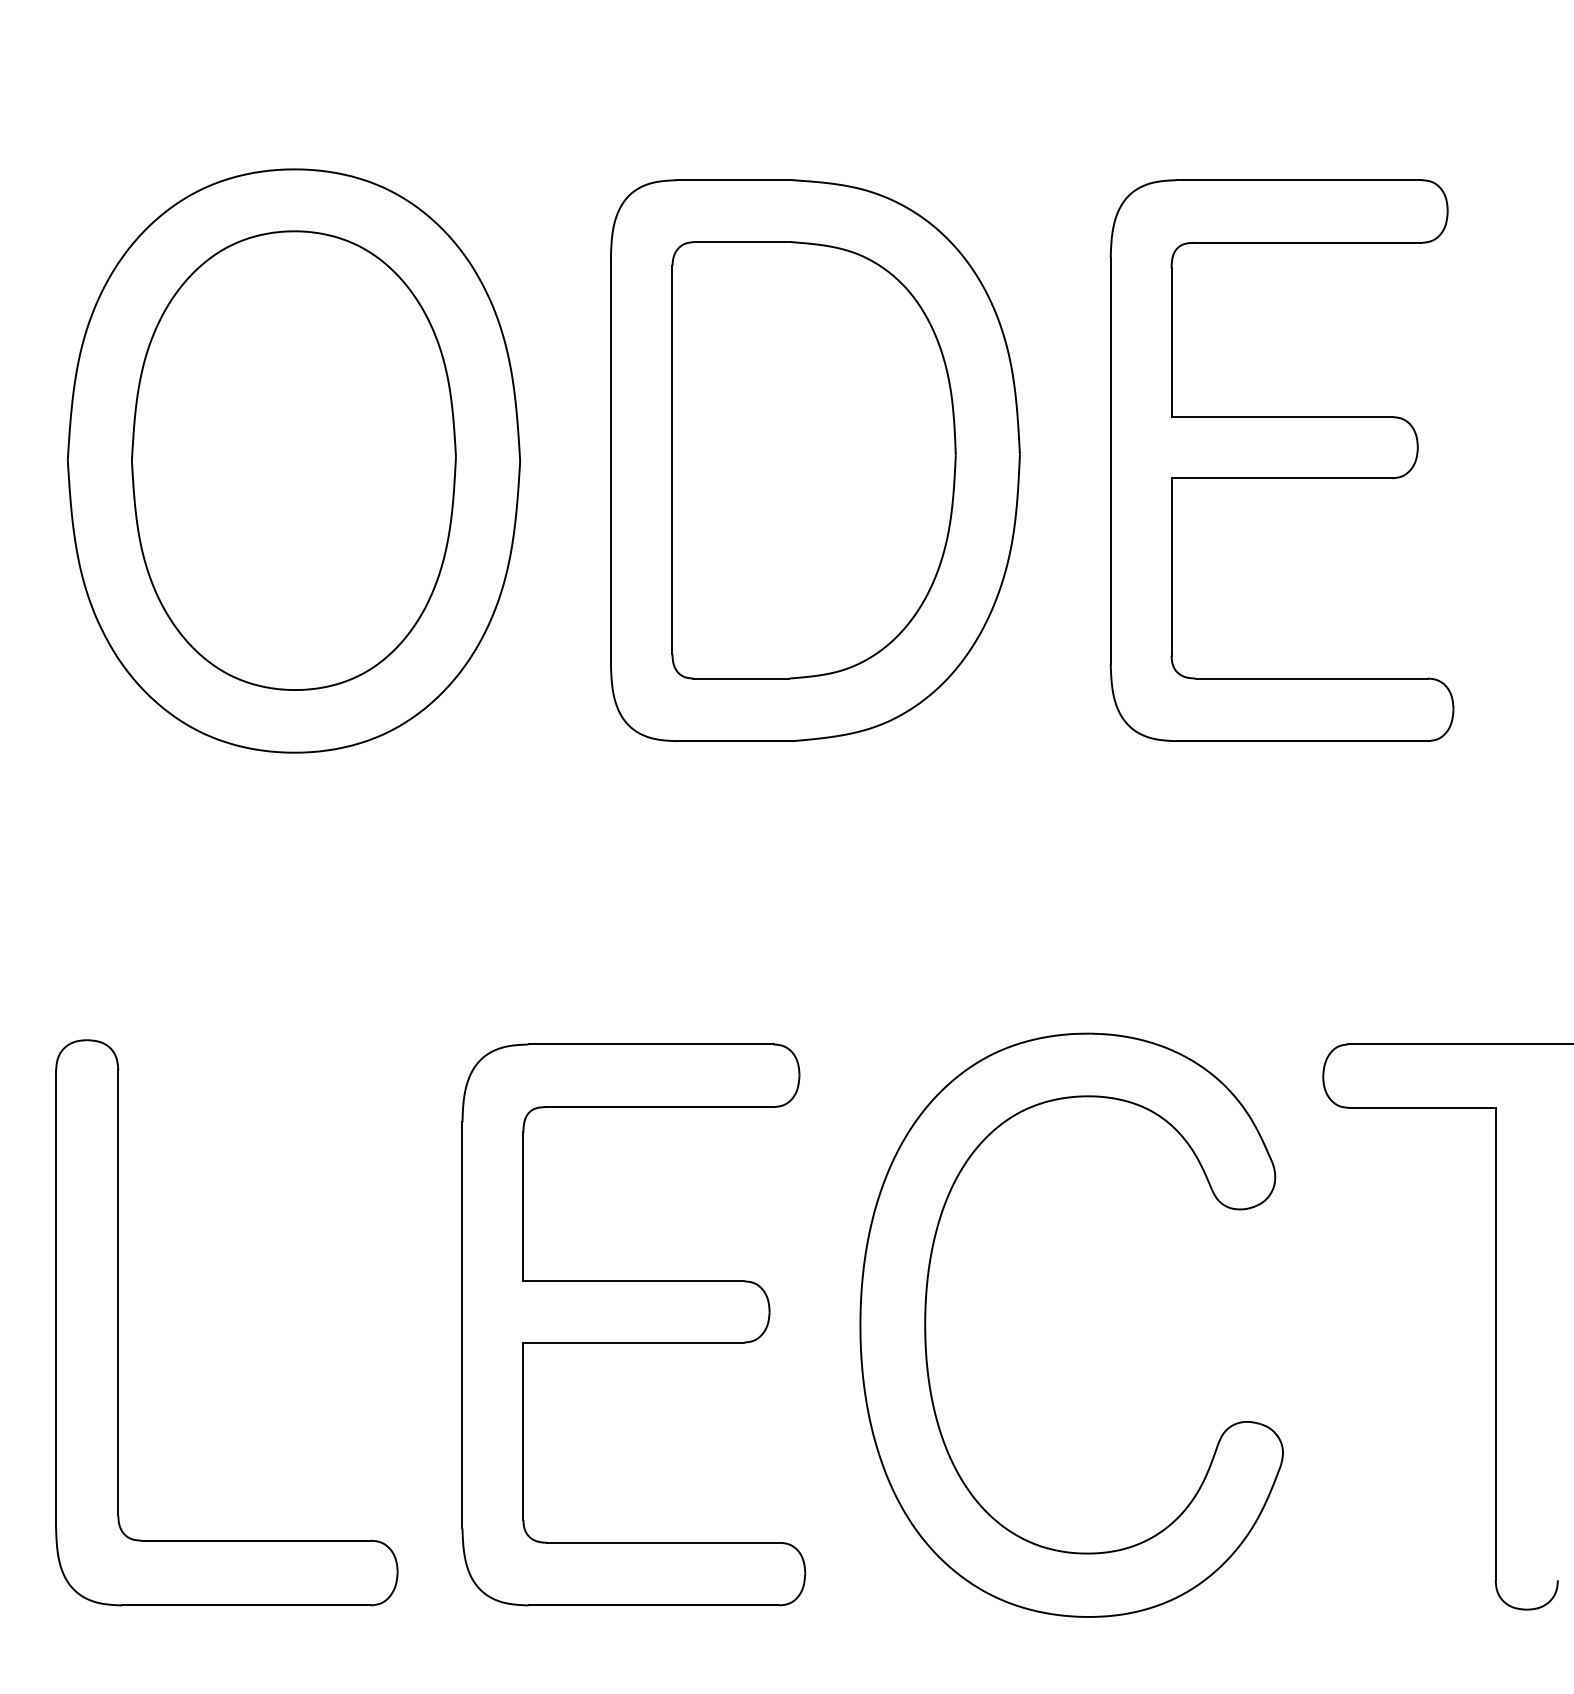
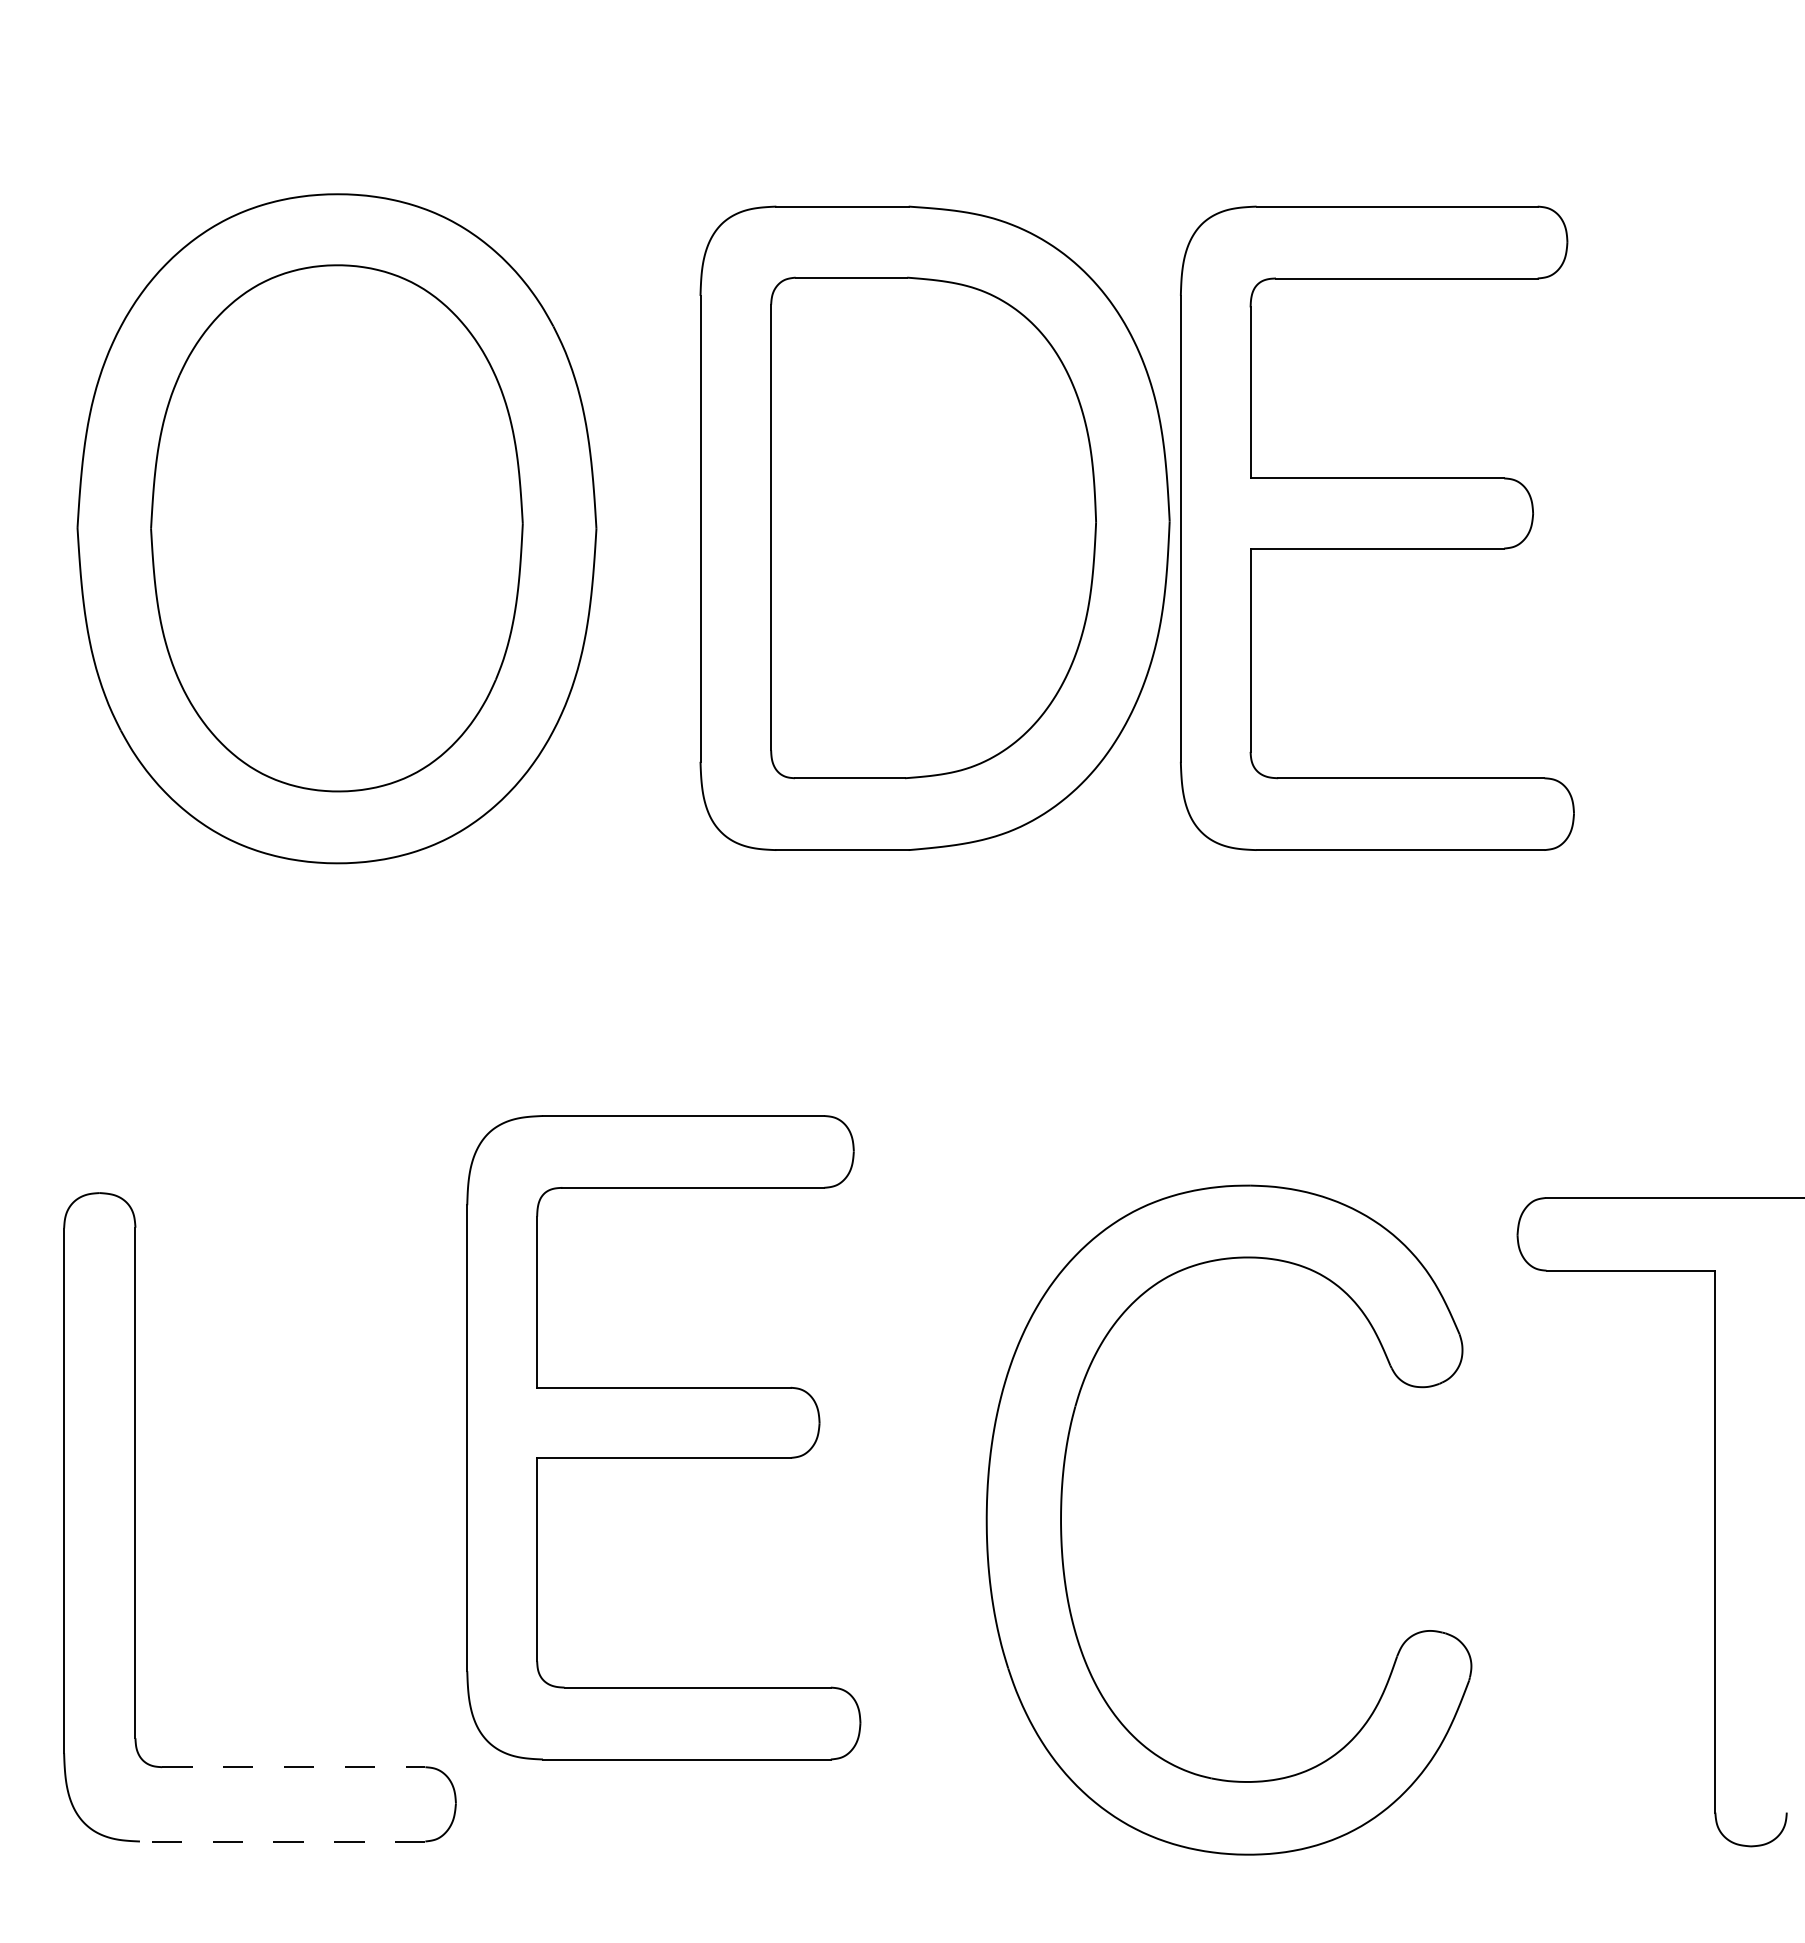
part: (1282, 459) -> (1377, 527), moved
part: (633, 1324) -> (663, 1437), moved
line: (256, 1540) -> (293, 1767), solid -> dashed
line: (246, 1605) -> (282, 1841), solid -> dashed

